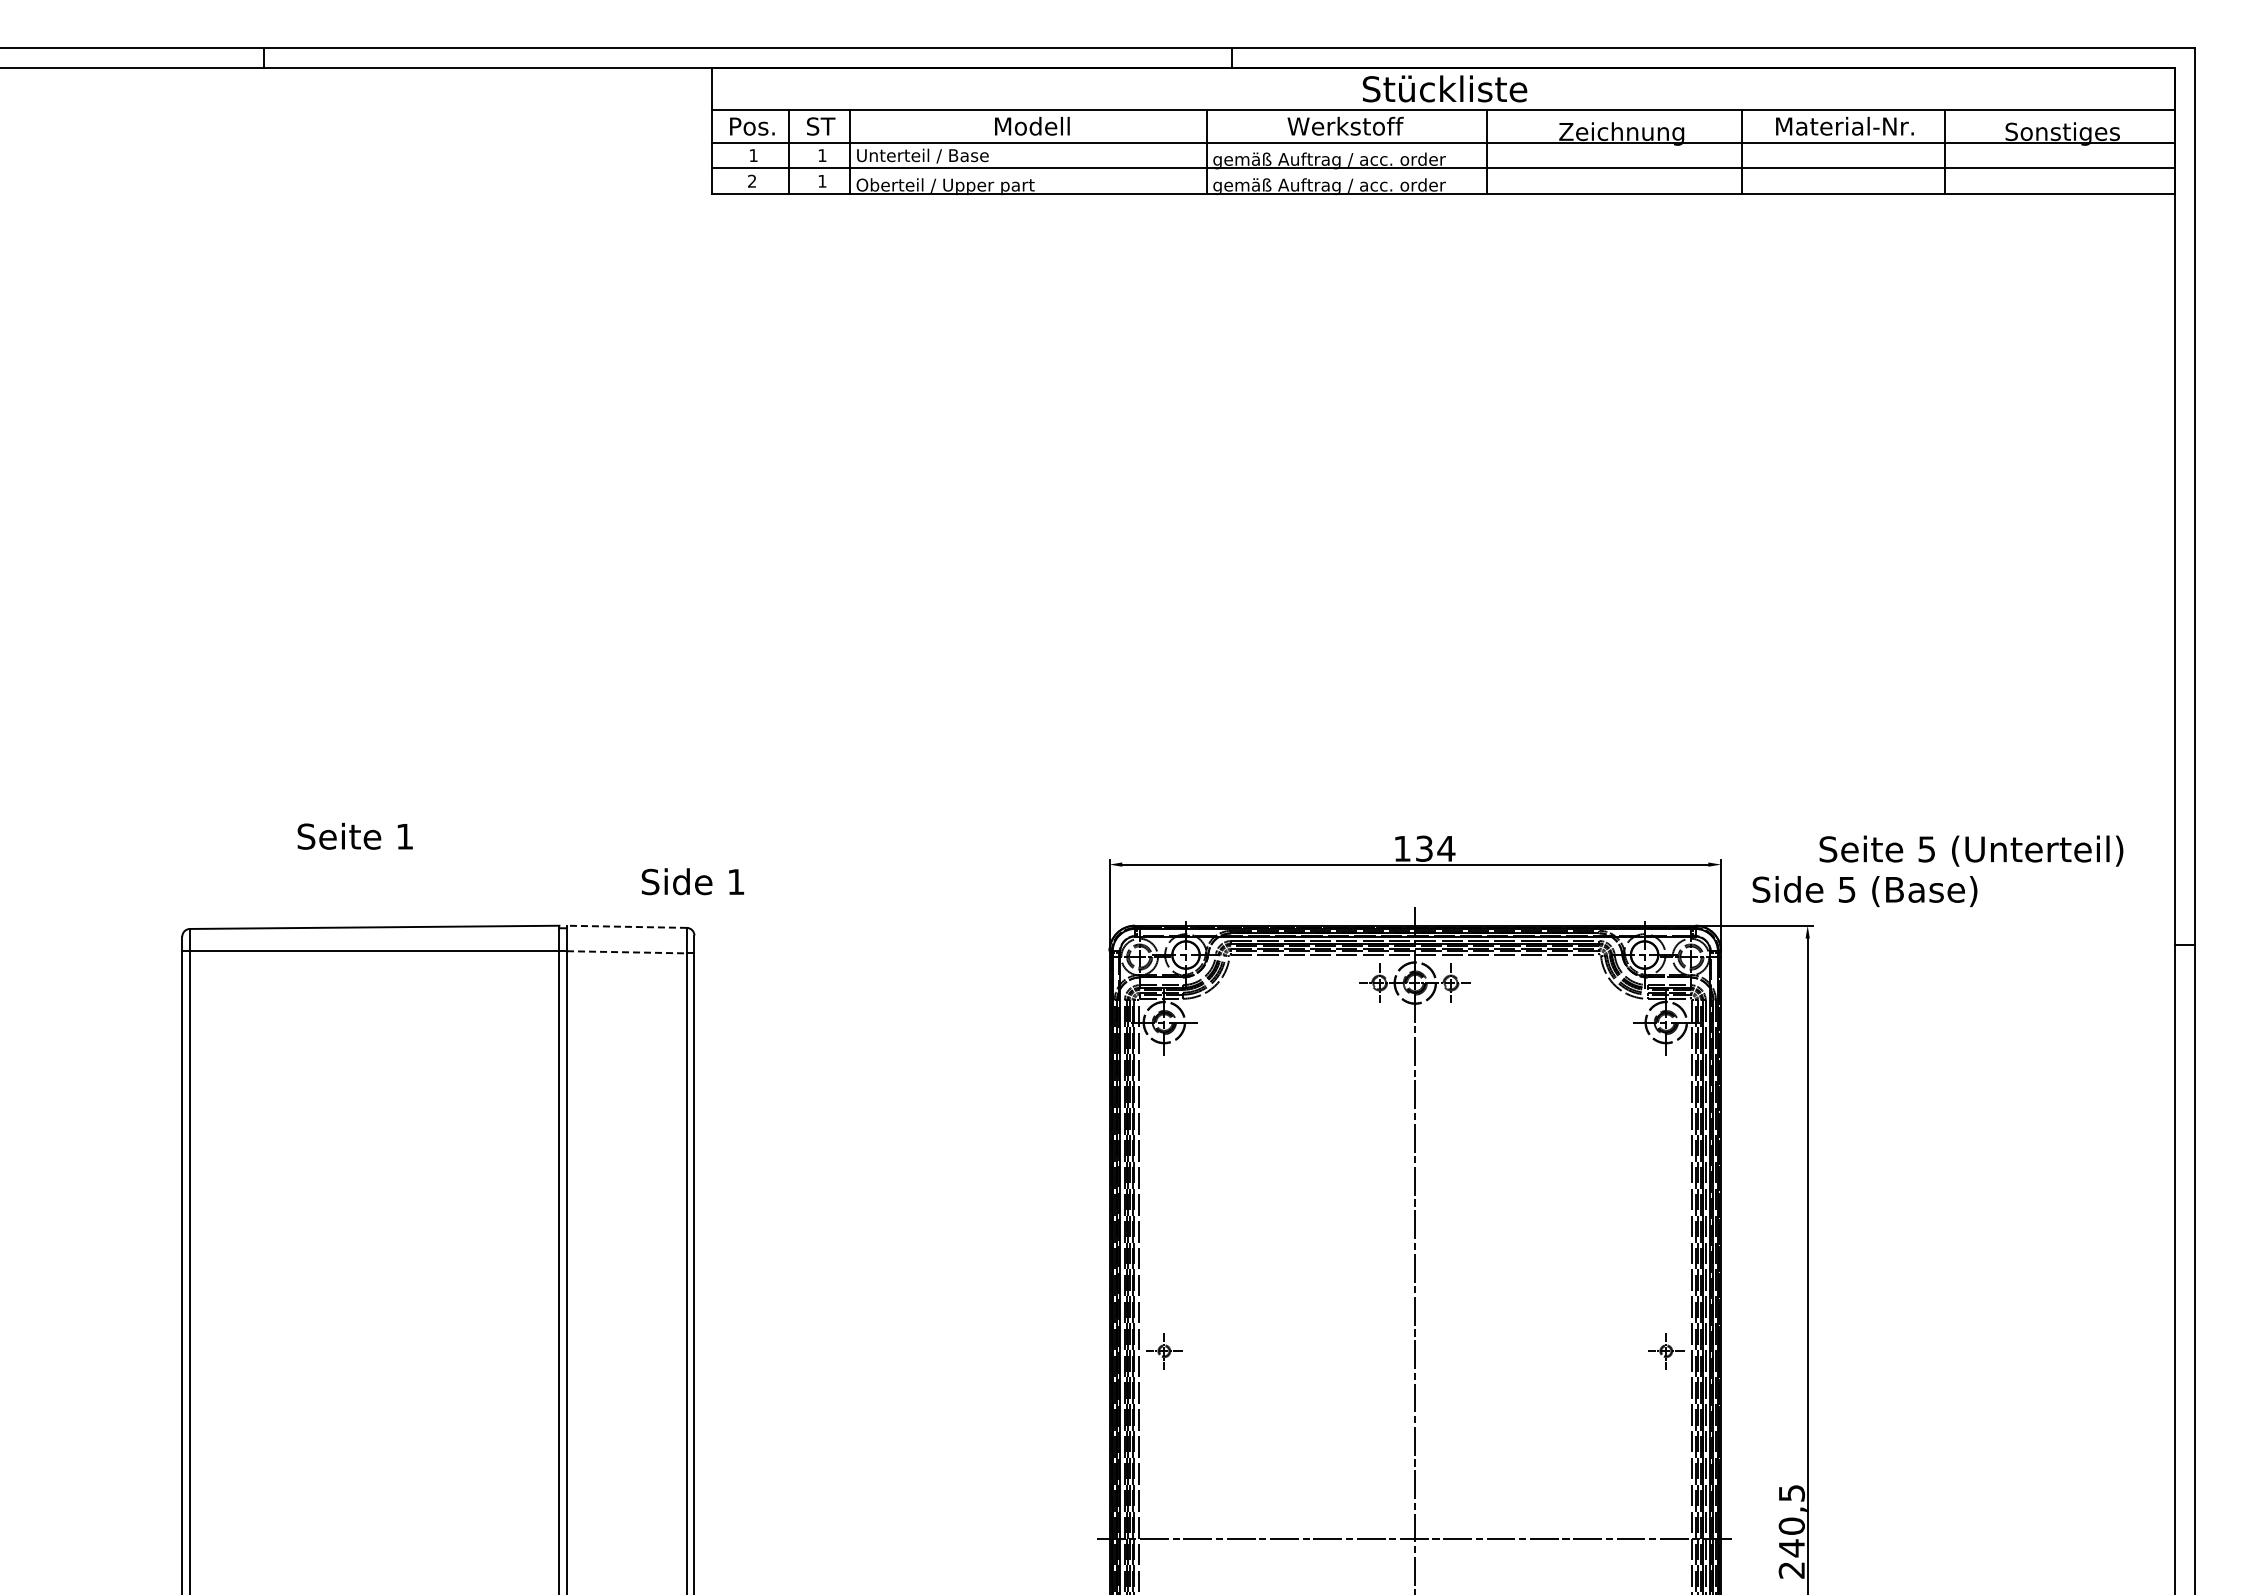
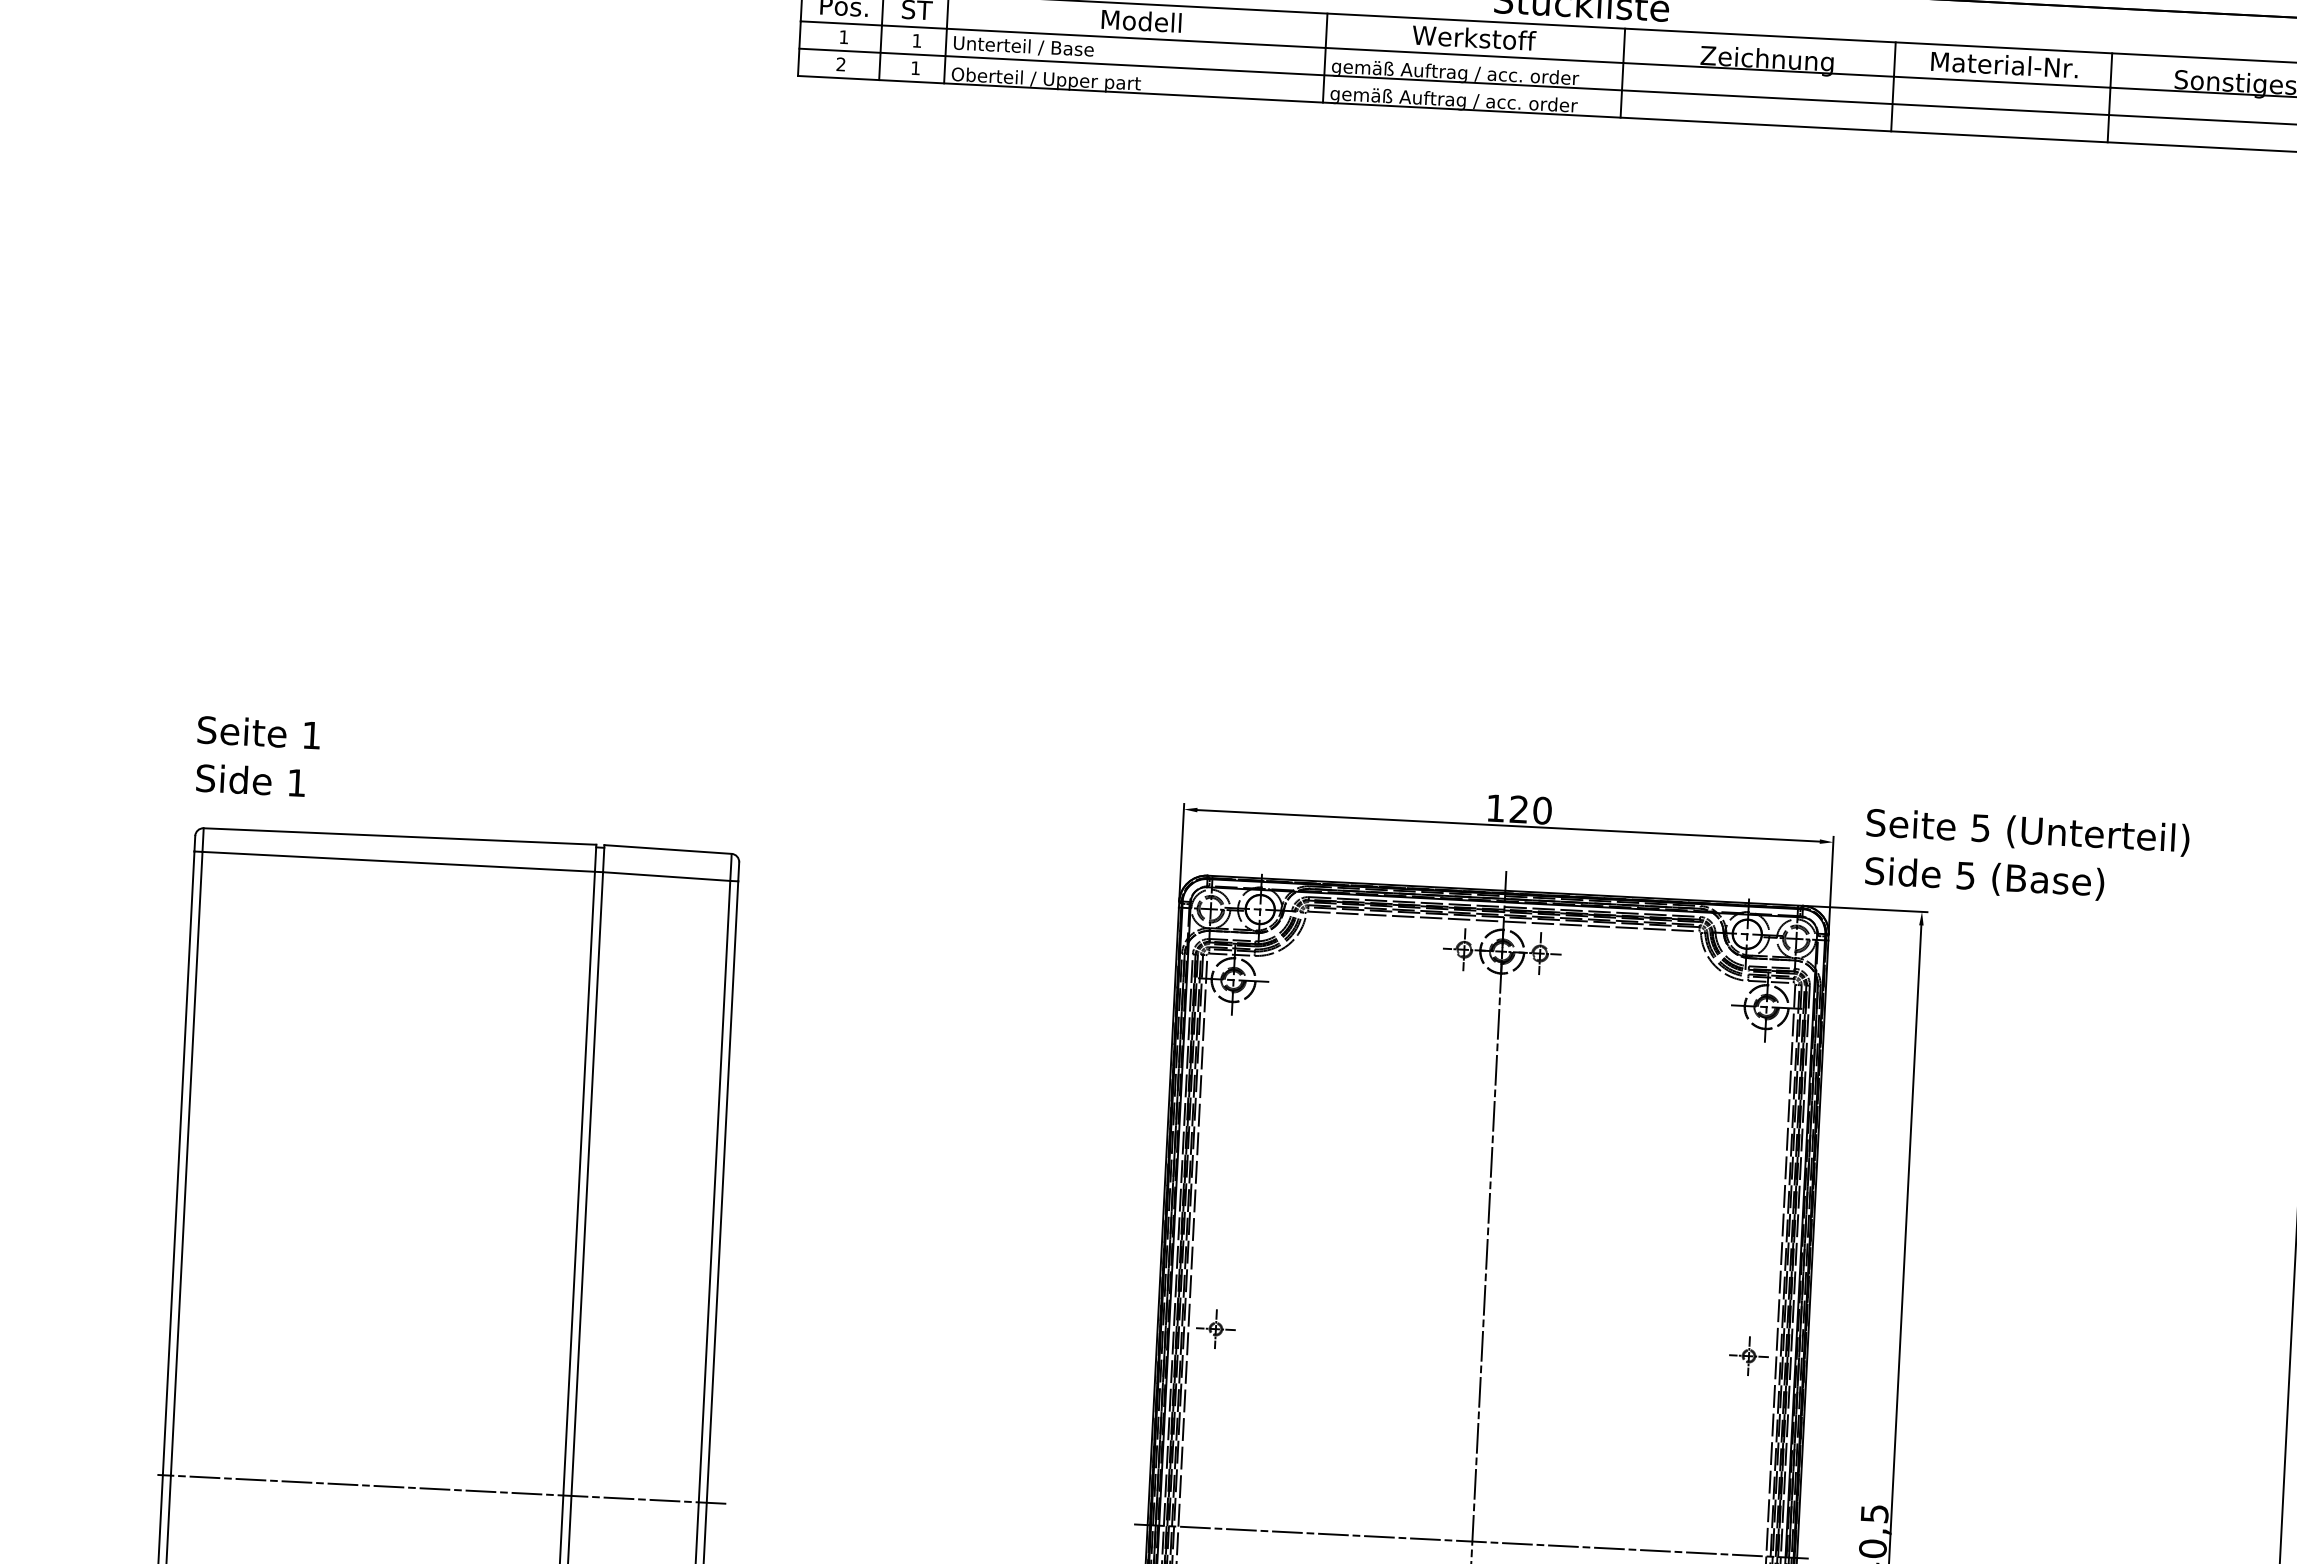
text: (354, 835) -> (258, 731), moved
text: (1435, 848) -> (1530, 809), 134 -> 120
text: (1971, 850) -> (2028, 831), moved
text: (692, 881) -> (250, 780), moved
line: (626, 926) -> (667, 849), dashed -> solid
line: (626, 952) -> (666, 876), dashed -> solid
line: (444, 1538) -> (441, 1489), added

